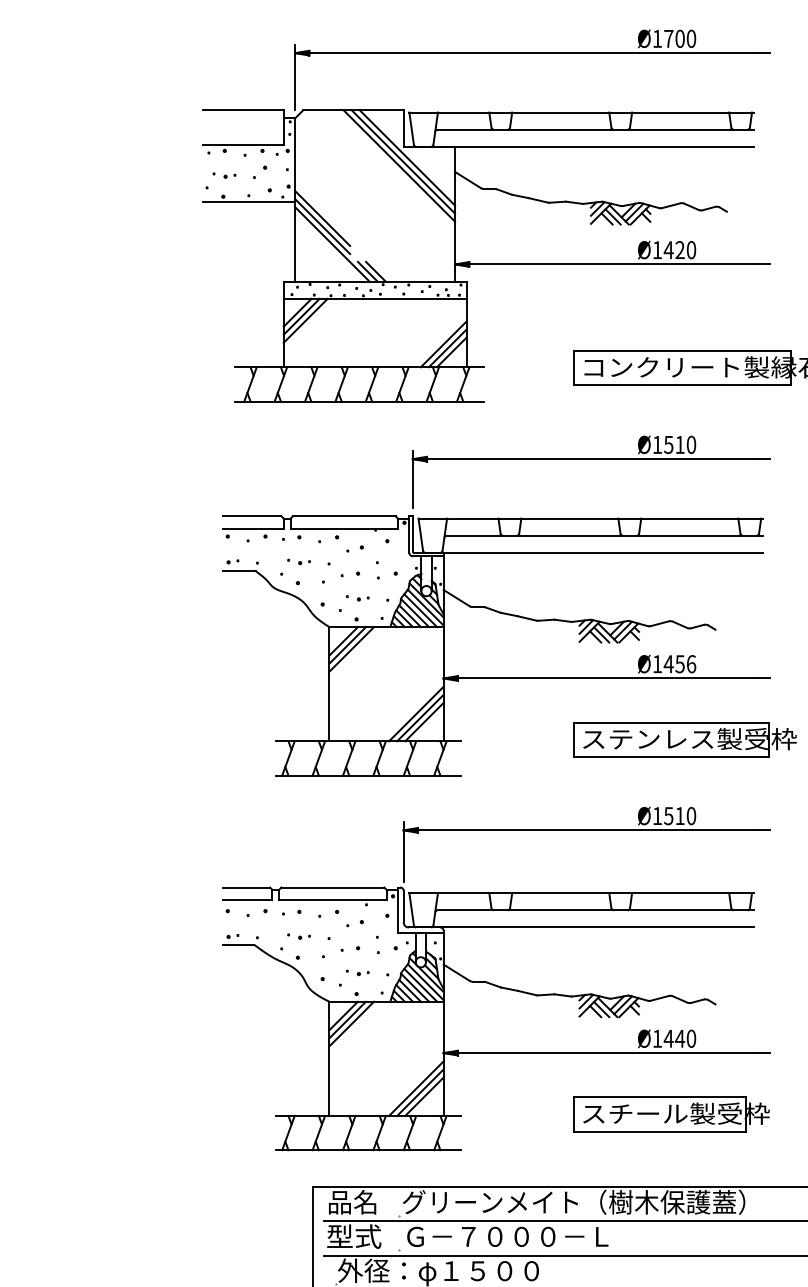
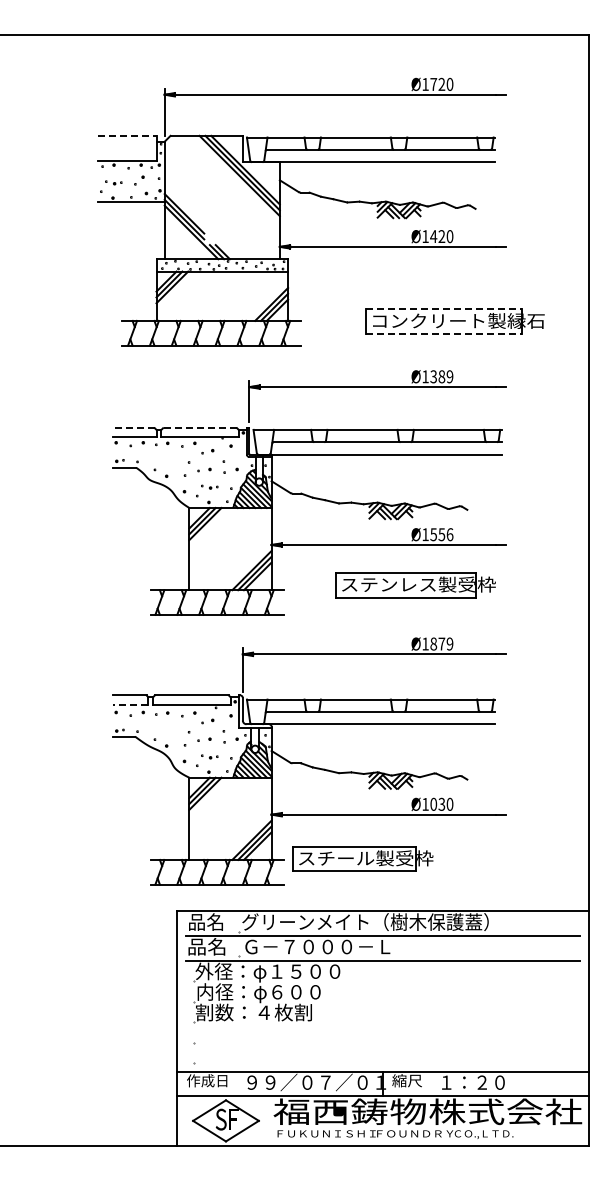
text: (679, 38) -> (441, 84), Ø1700 -> Ø1720
line: (243, 109) -> (127, 135), solid -> dashed
line: (683, 351) -> (444, 309), solid -> dashed
line: (683, 384) -> (444, 333), solid -> dashed
text: (679, 444) -> (441, 376), Ø1510 -> Ø1389
line: (251, 516) -> (133, 428), solid -> dashed
line: (343, 516) -> (199, 428), solid -> dashed
part: (299, 561) -> (167, 460), removed
text: (668, 663) -> (433, 534), Ø1456 -> Ø1556
part: (685, 740) -> (415, 585), moved
text: (679, 815) -> (441, 643), Ø1510 -> Ø1879
line: (247, 900) -> (130, 704), solid -> dashed
part: (299, 936) -> (167, 730), removed
text: (674, 1037) -> (437, 803), Ø1440 -> Ø1030
part: (671, 1113) -> (362, 858), moved
text: (353, 1236) -> (206, 946), 型式 -> 品名

